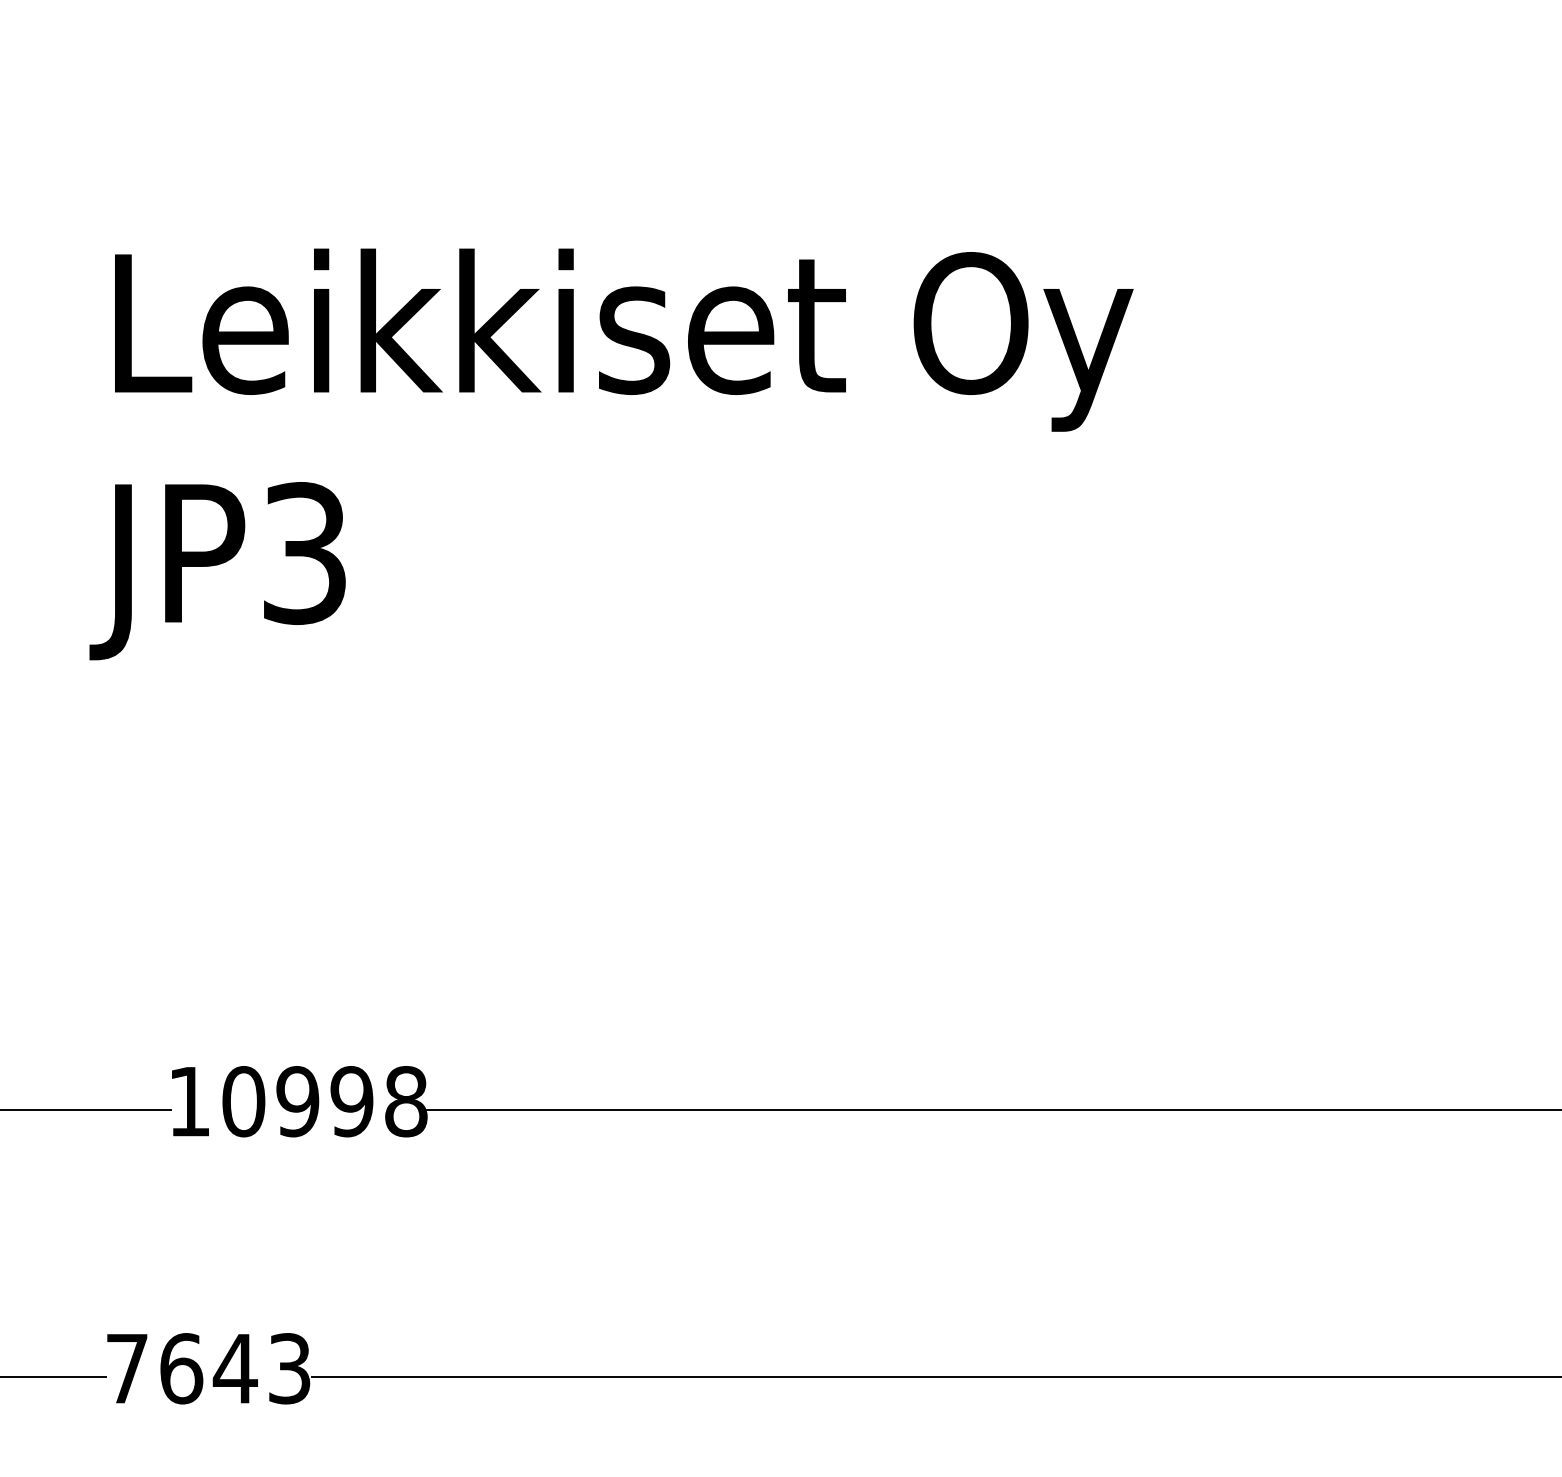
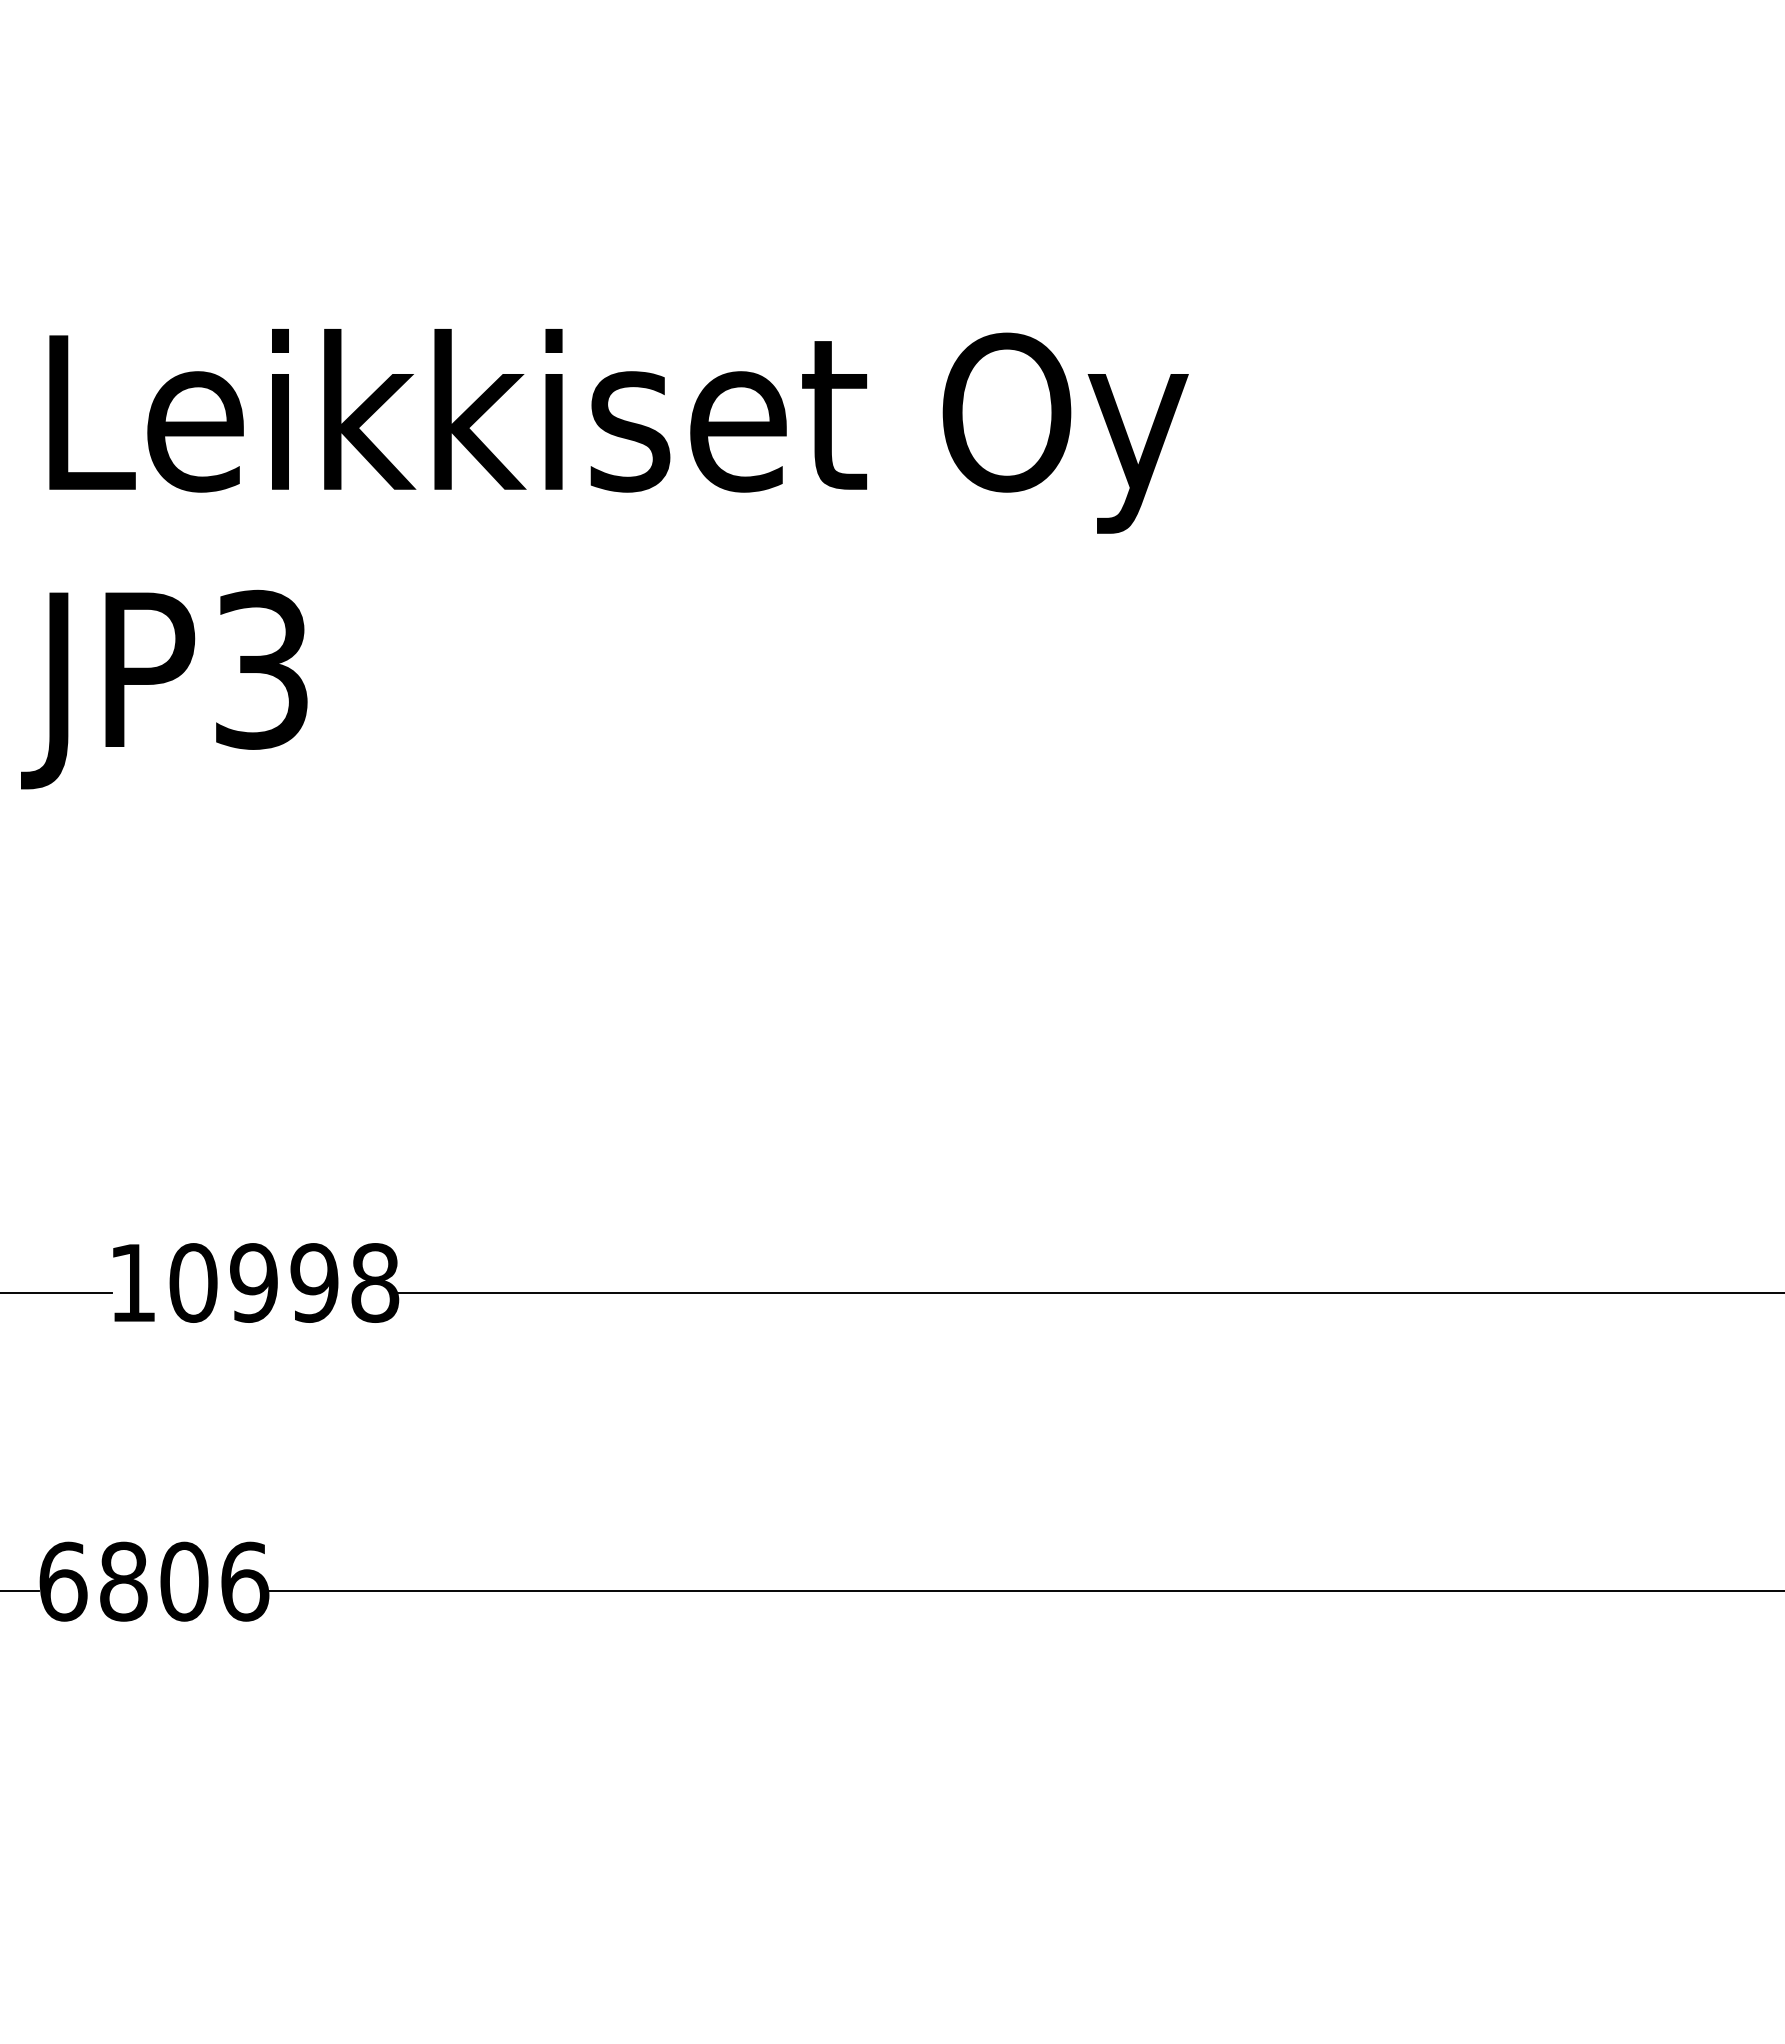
text: (208, 1368) -> (154, 1581), 7643 -> 6806

